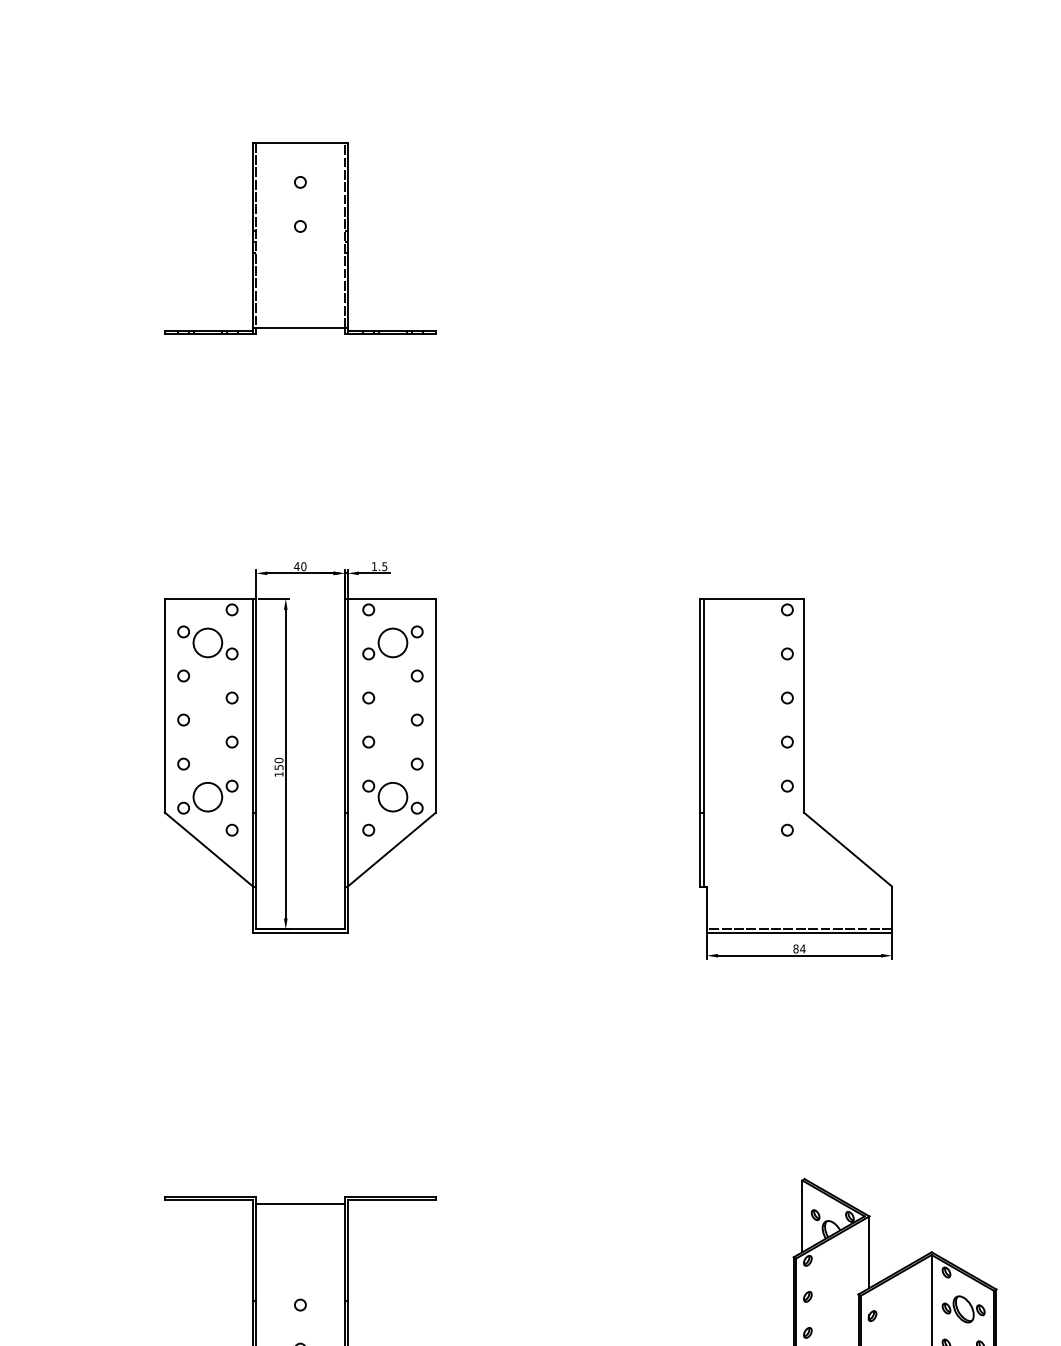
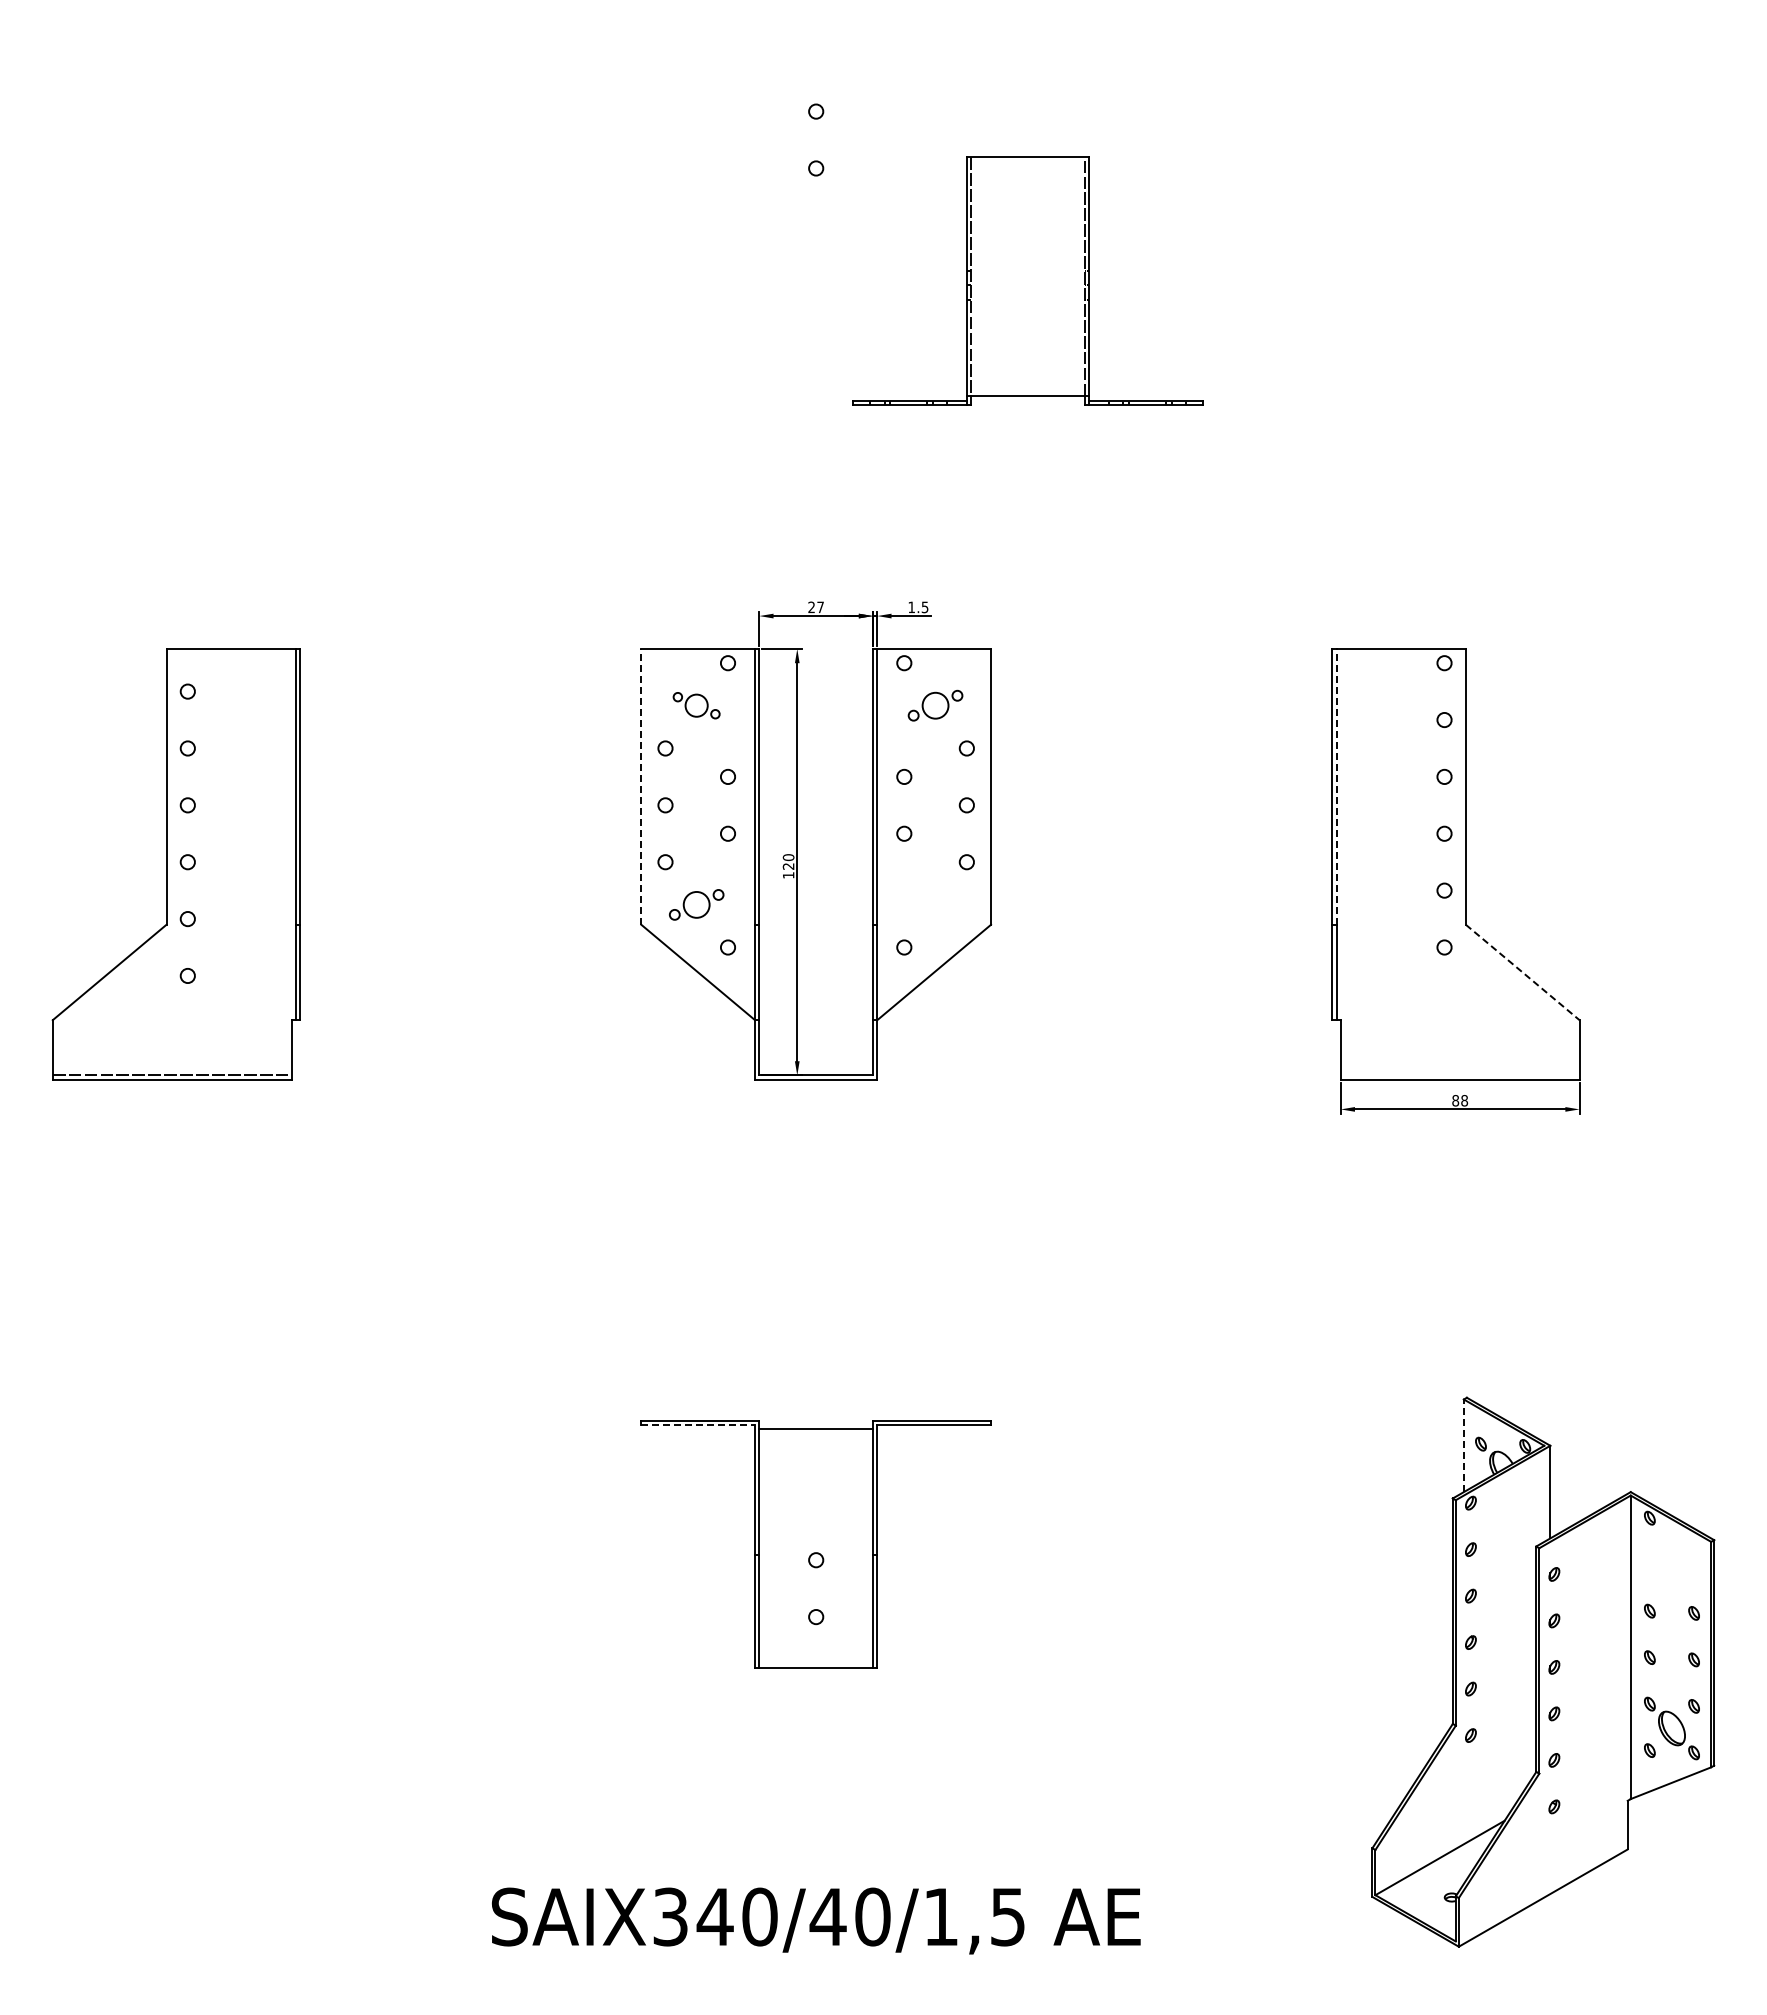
part: (299, 238) -> (1027, 280), moved
text: (300, 566) -> (816, 607), 40 -> 27
part: (207, 642) -> (696, 705), size x0.6
part: (392, 642) -> (935, 705), size x0.7
line: (165, 705) -> (641, 786), solid -> dashed
line: (703, 705) -> (1336, 786), solid -> dashed
text: (278, 767) -> (788, 866), 150 -> 120
part: (207, 796) -> (696, 904), size x0.7
part: (392, 796) -> (935, 904), removed
line: (848, 849) -> (1523, 972), solid -> dashed
line: (799, 929) -> (1459, 1075), removed
text: (802, 948) -> (1464, 1100), 84 -> 88
line: (209, 1200) -> (698, 1425), solid -> dashed
line: (802, 1216) -> (1463, 1445), solid -> dashed
part: (963, 1309) -> (1671, 1565), removed

